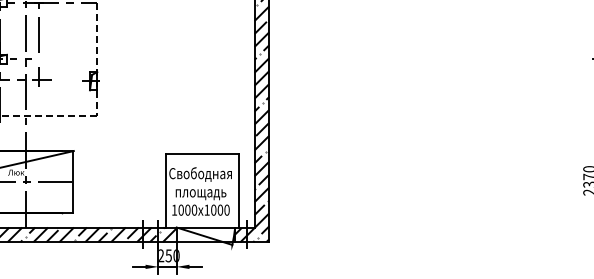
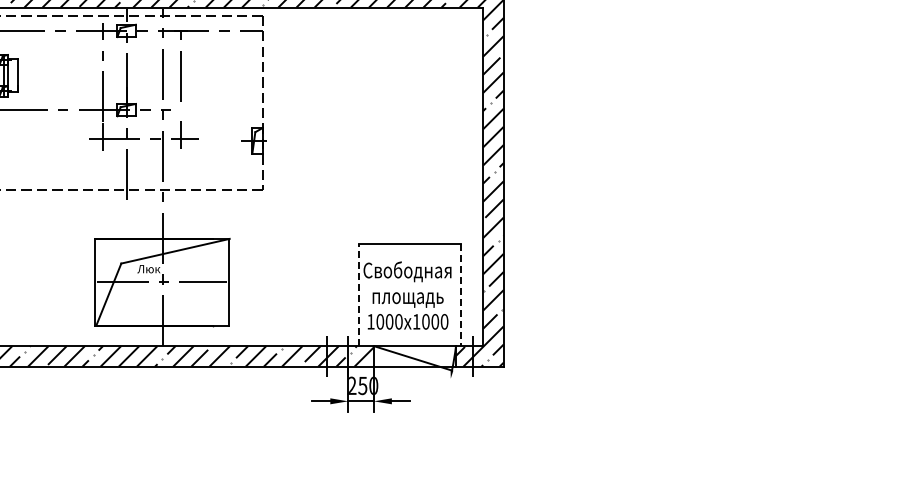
line: (165, 190) -> (358, 294), solid -> dashed
line: (239, 191) -> (461, 295), solid -> dashed

